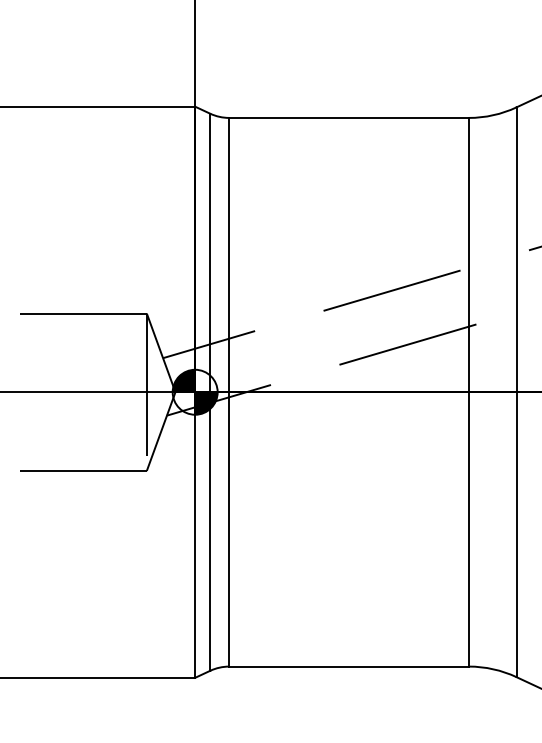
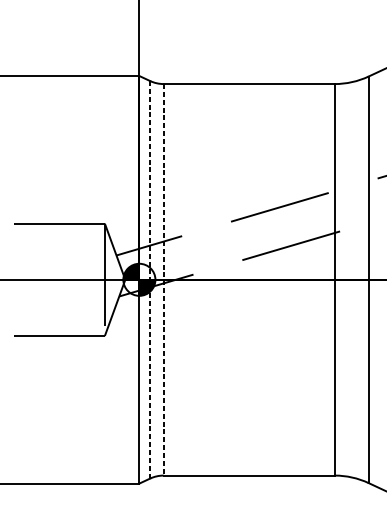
line: (210, 392) -> (150, 279), solid -> dashed
line: (229, 392) -> (163, 279), solid -> dashed

